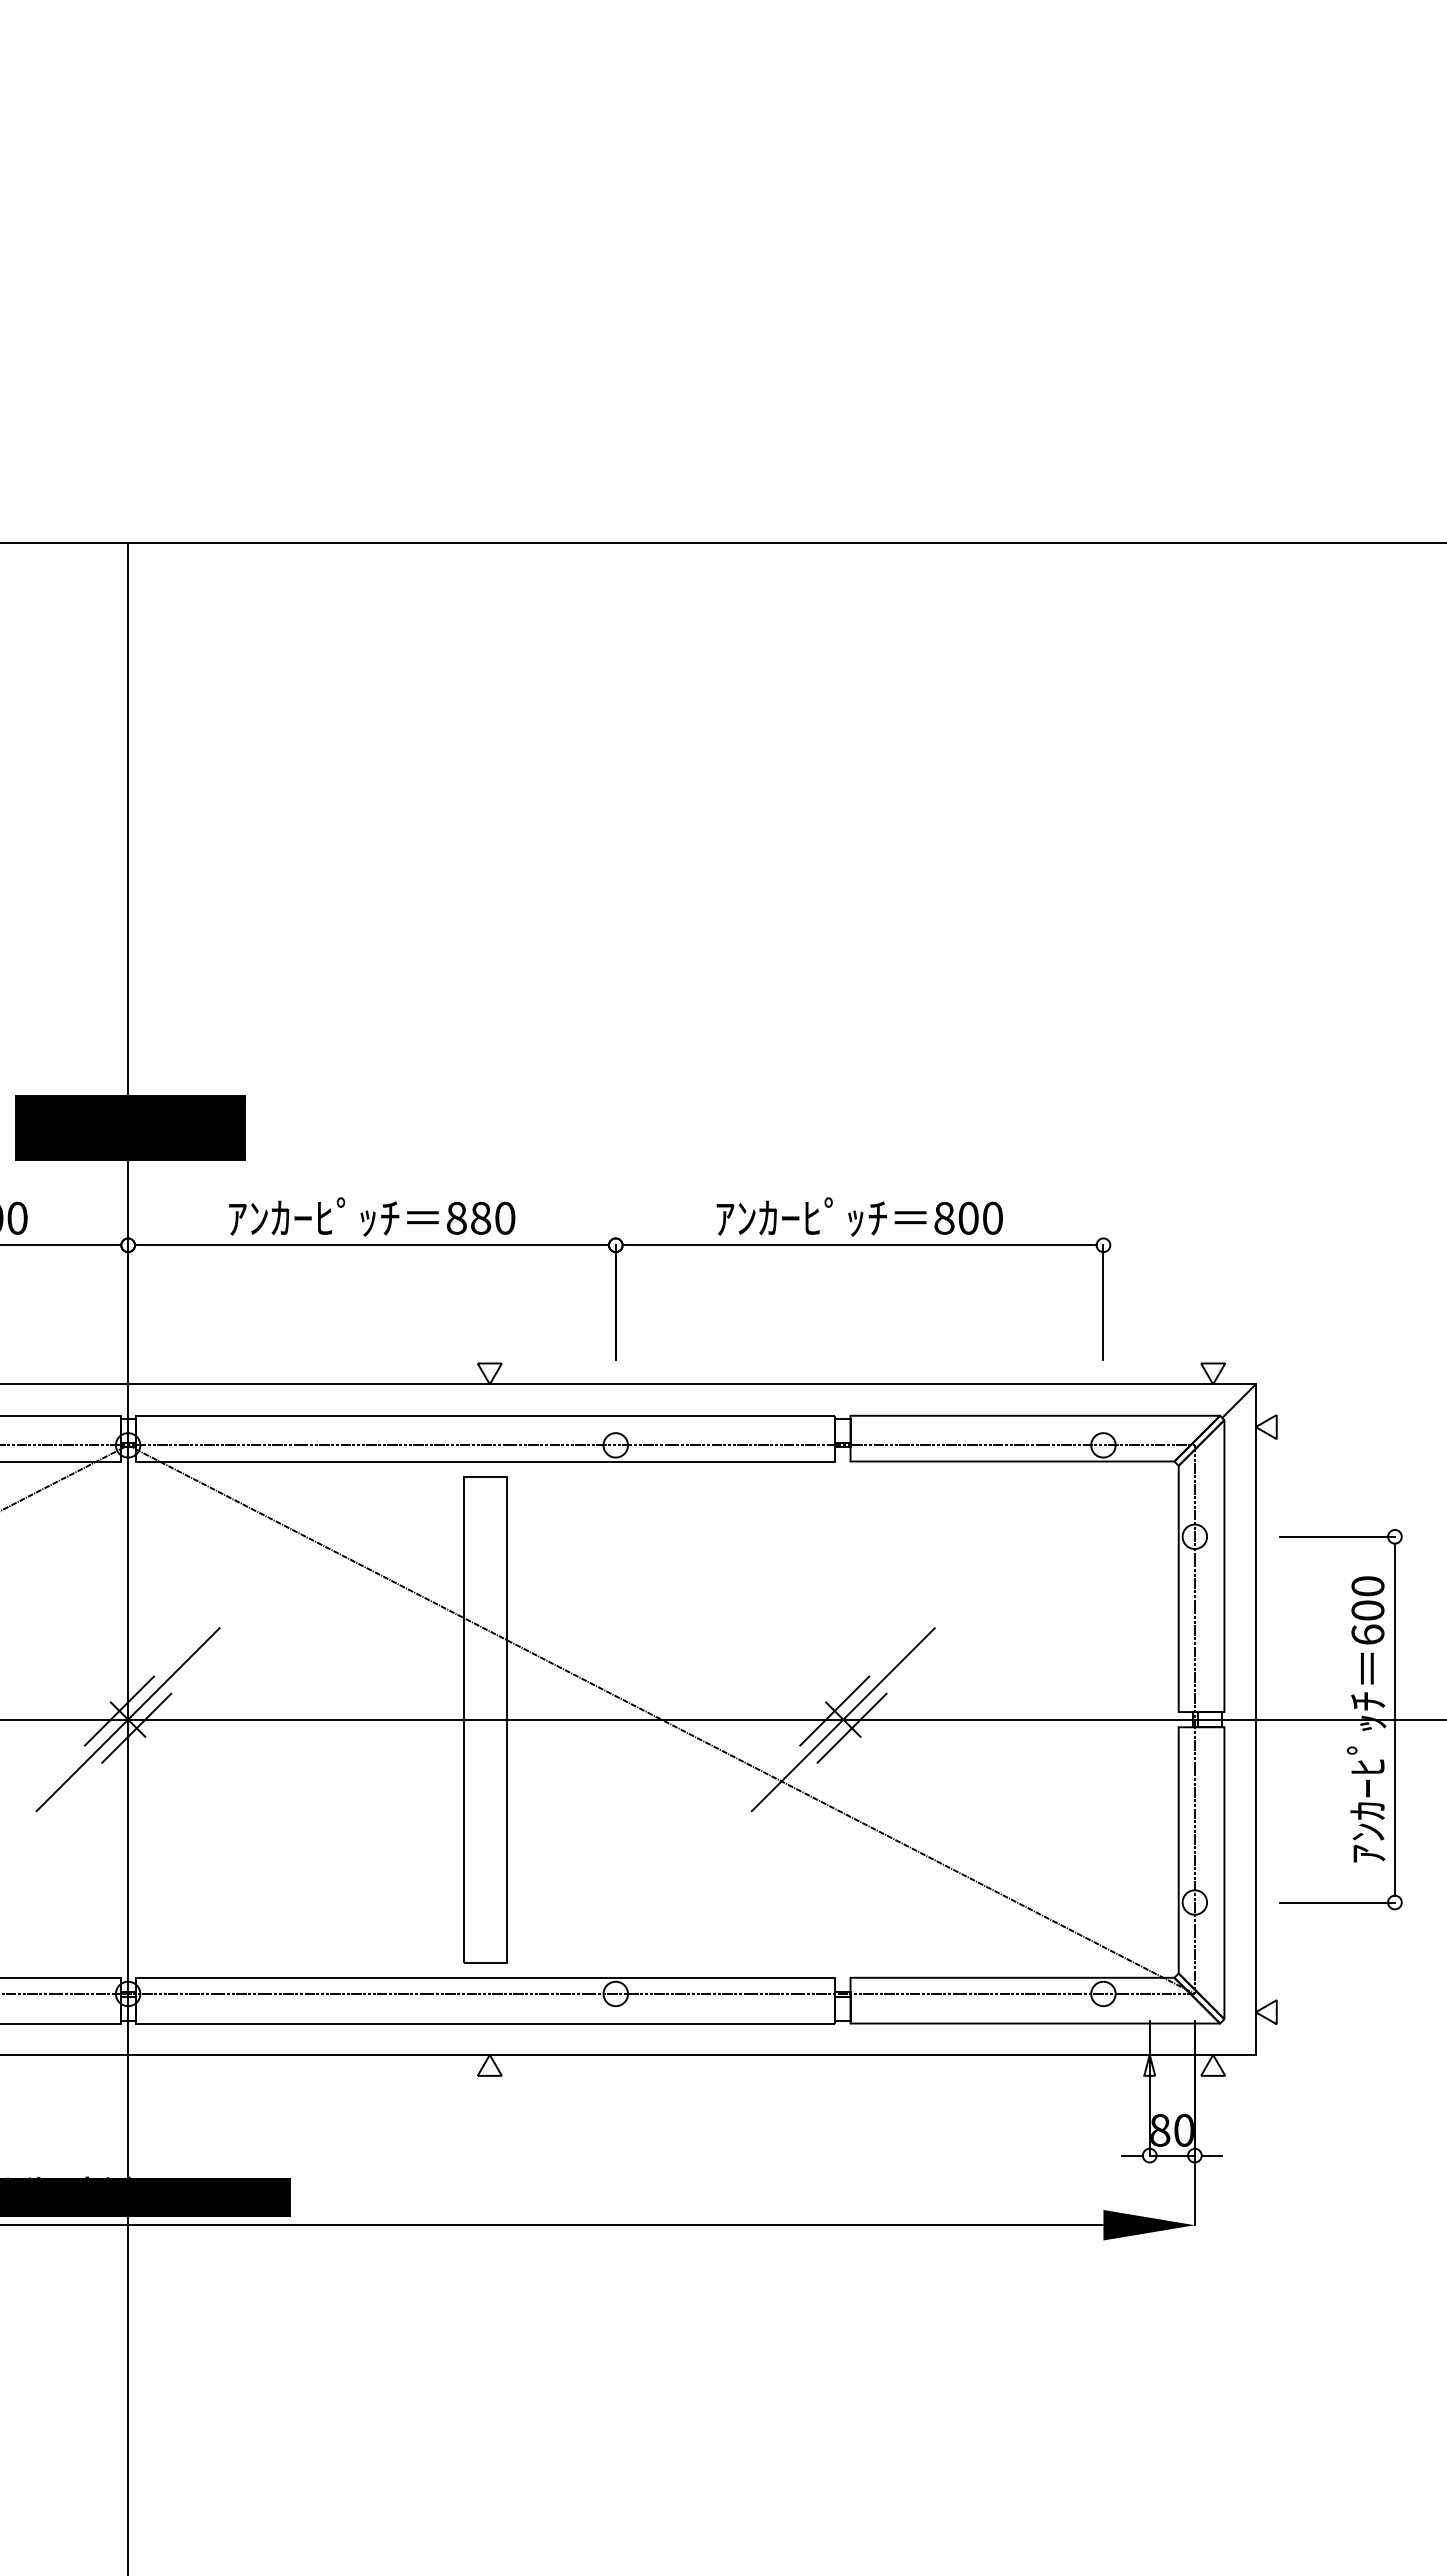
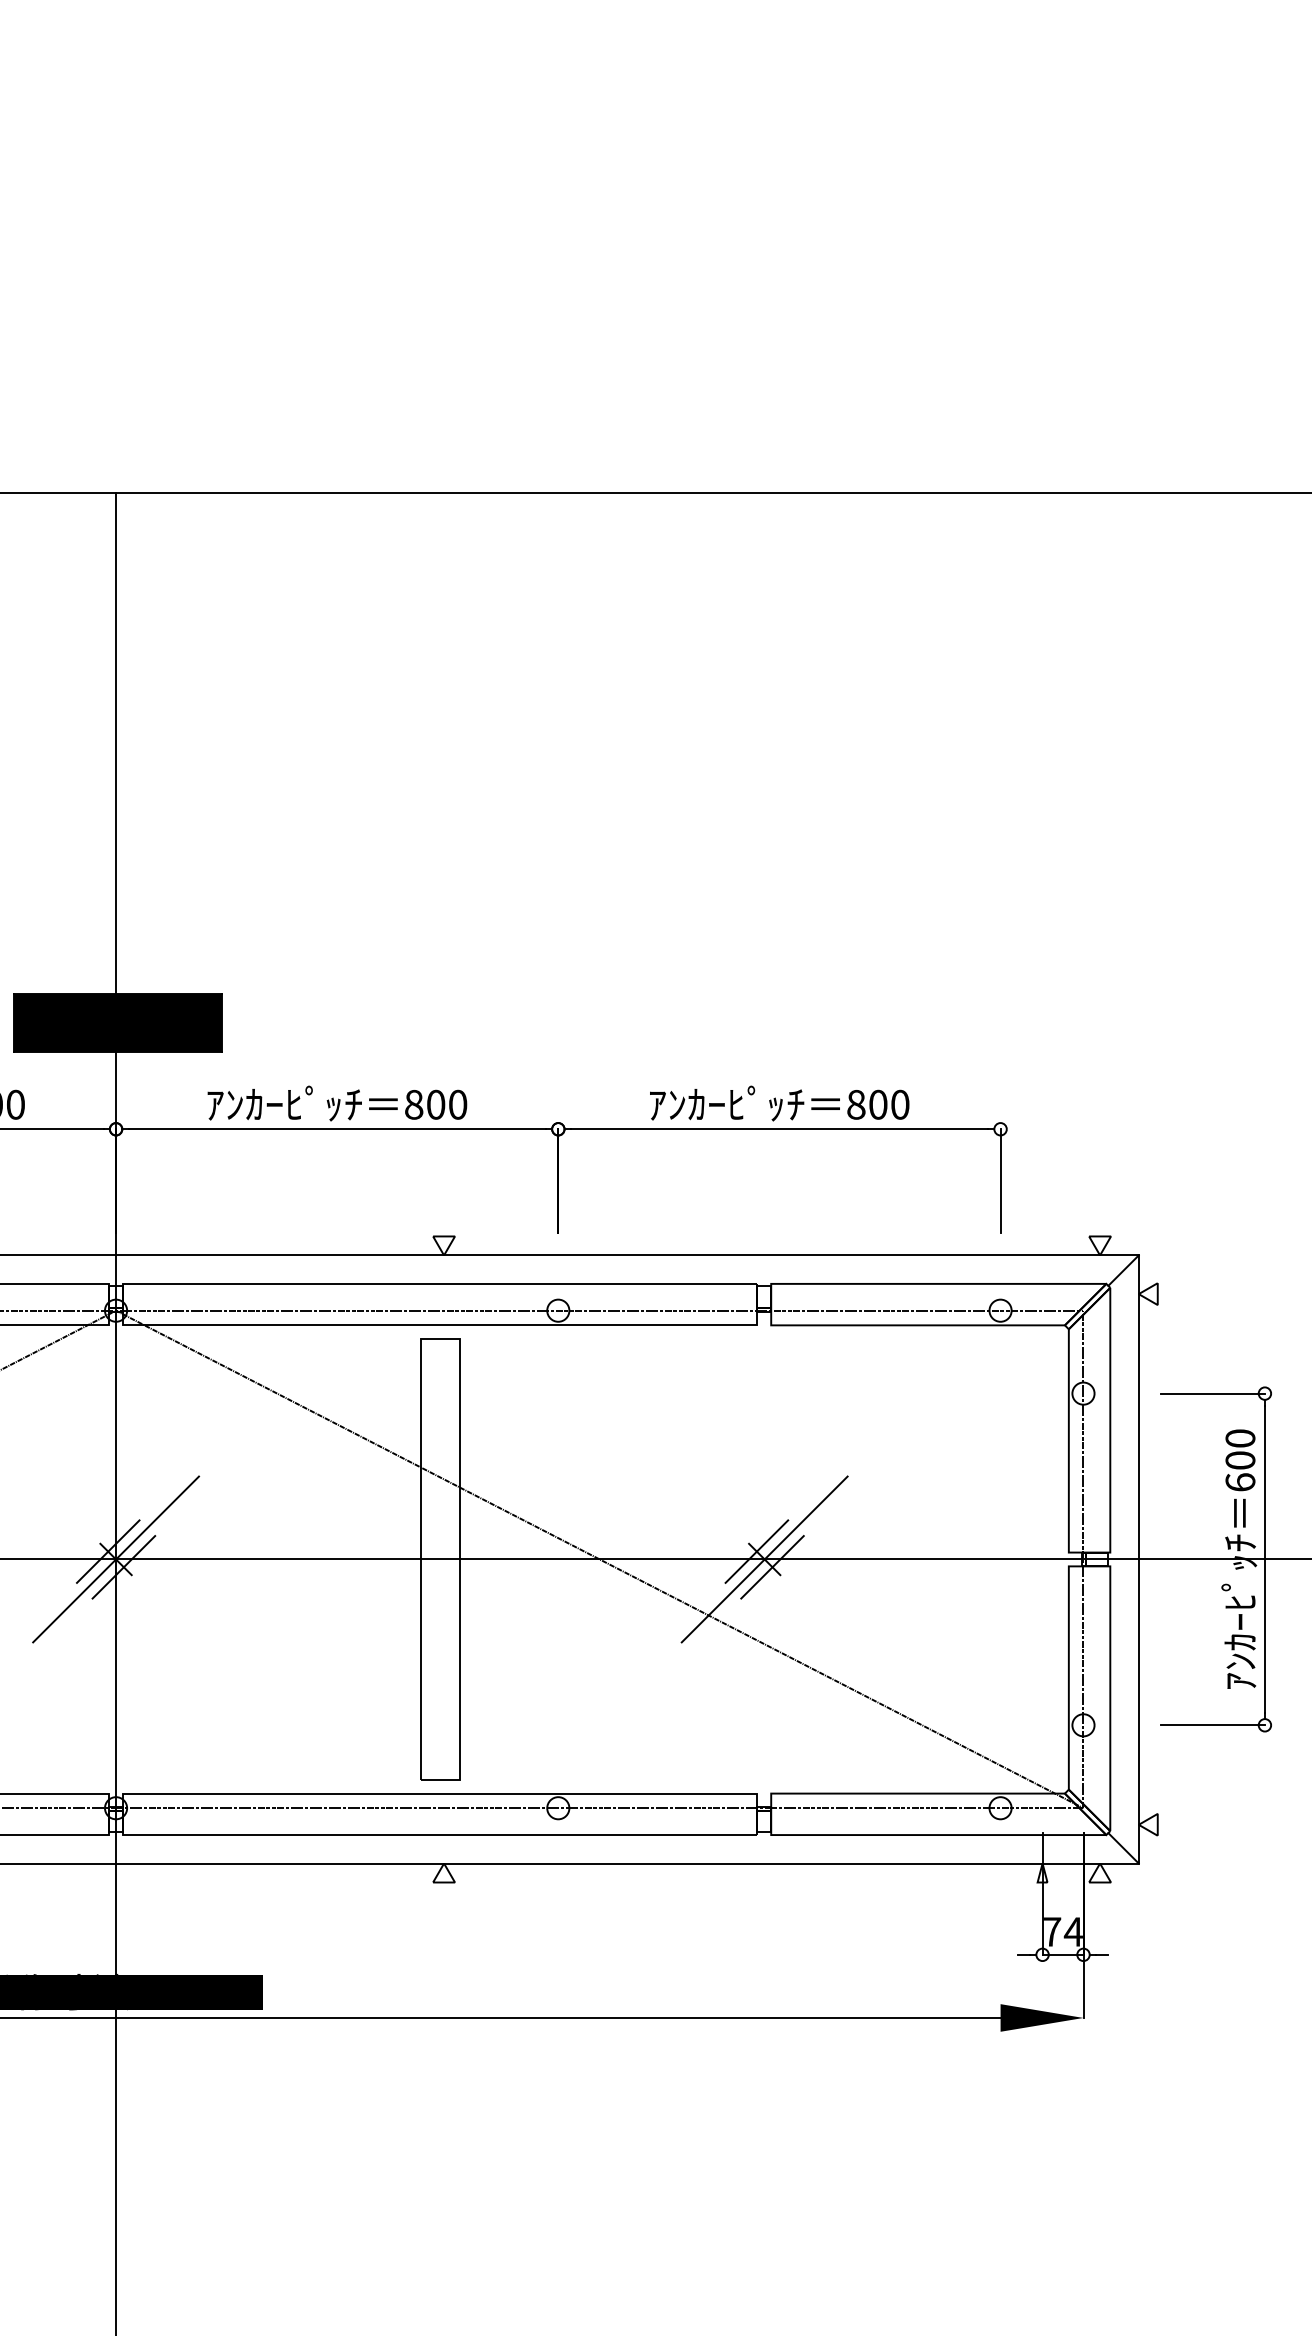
text: (481, 1217) -> (436, 1104), 880 -> 800
line: (1238, 2037) -> (1123, 1847), added
text: (1172, 2129) -> (1063, 1931), 80 -> 74

